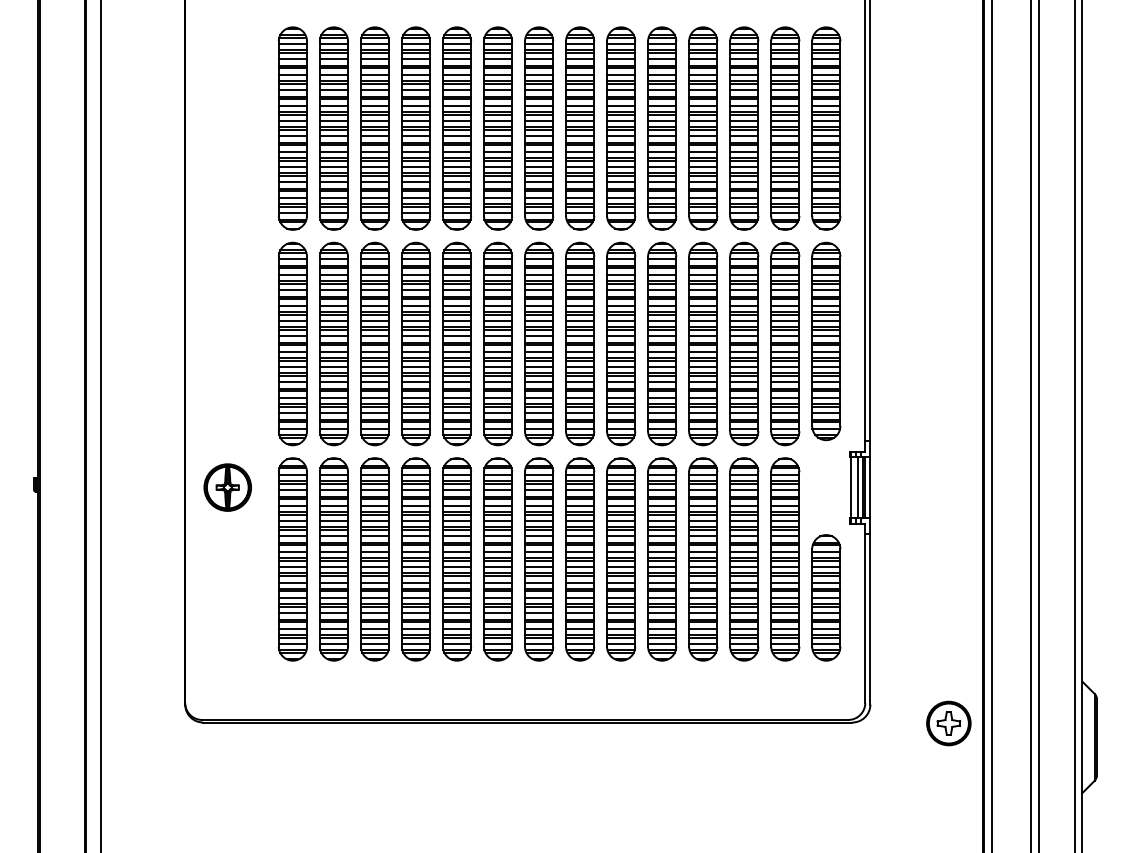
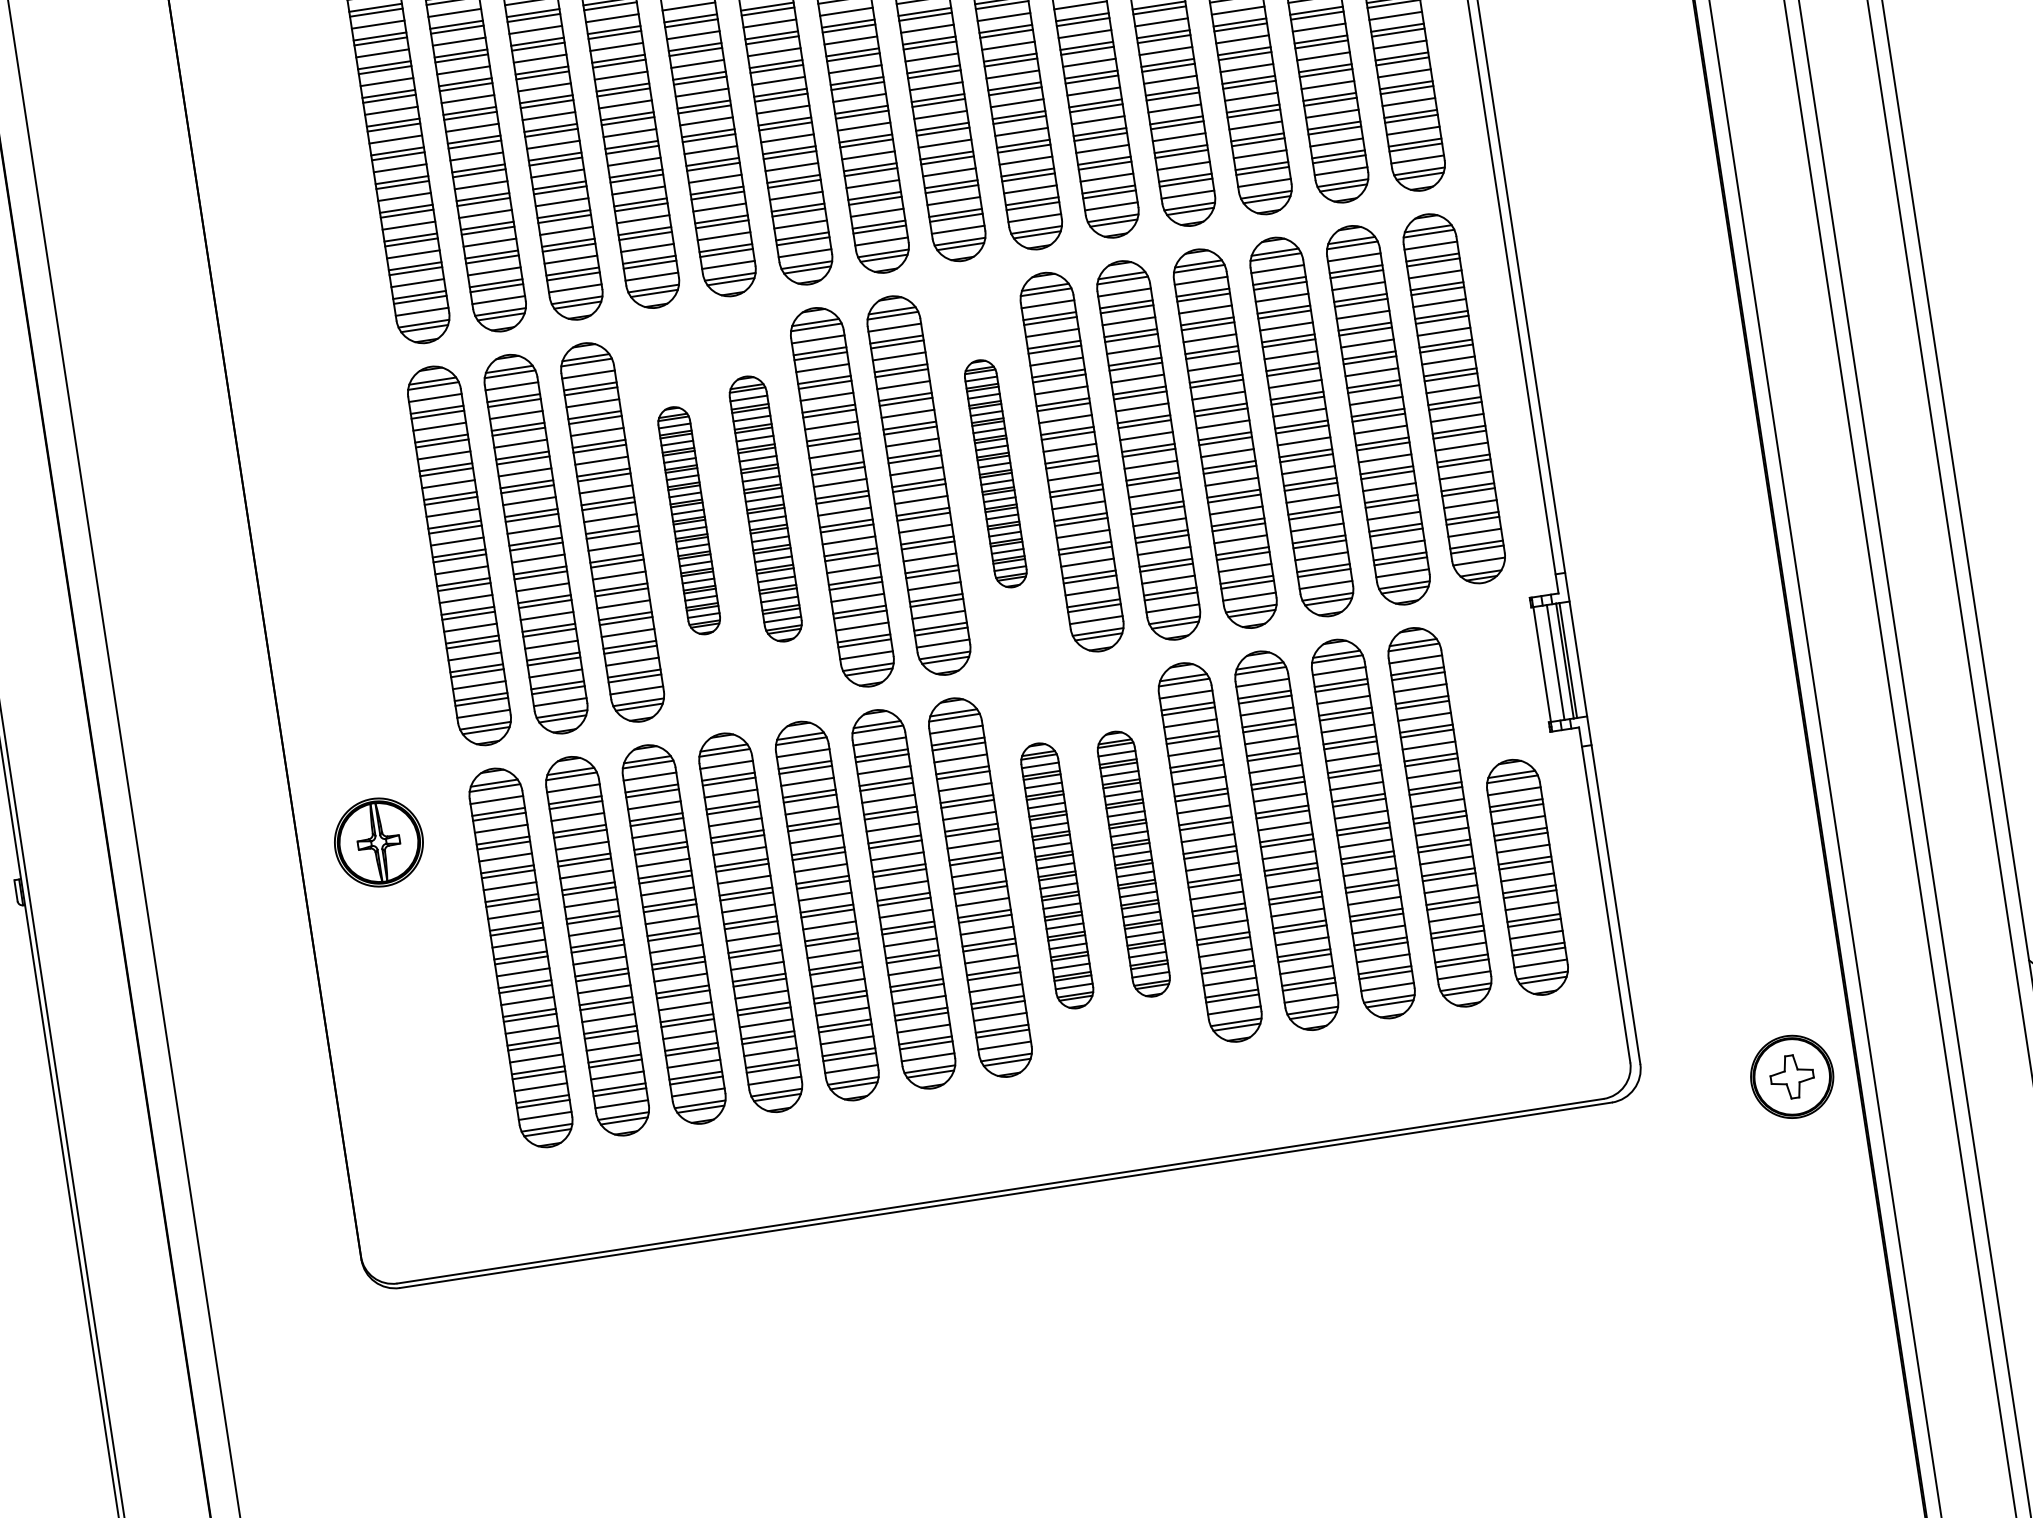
part: (415, 343) -> (688, 519), size x0.6
part: (456, 343) -> (764, 508), size x0.7
part: (580, 343) -> (996, 472), size x0.6
part: (580, 559) -> (1057, 875), size x0.7
part: (621, 559) -> (1134, 864), size x0.7

